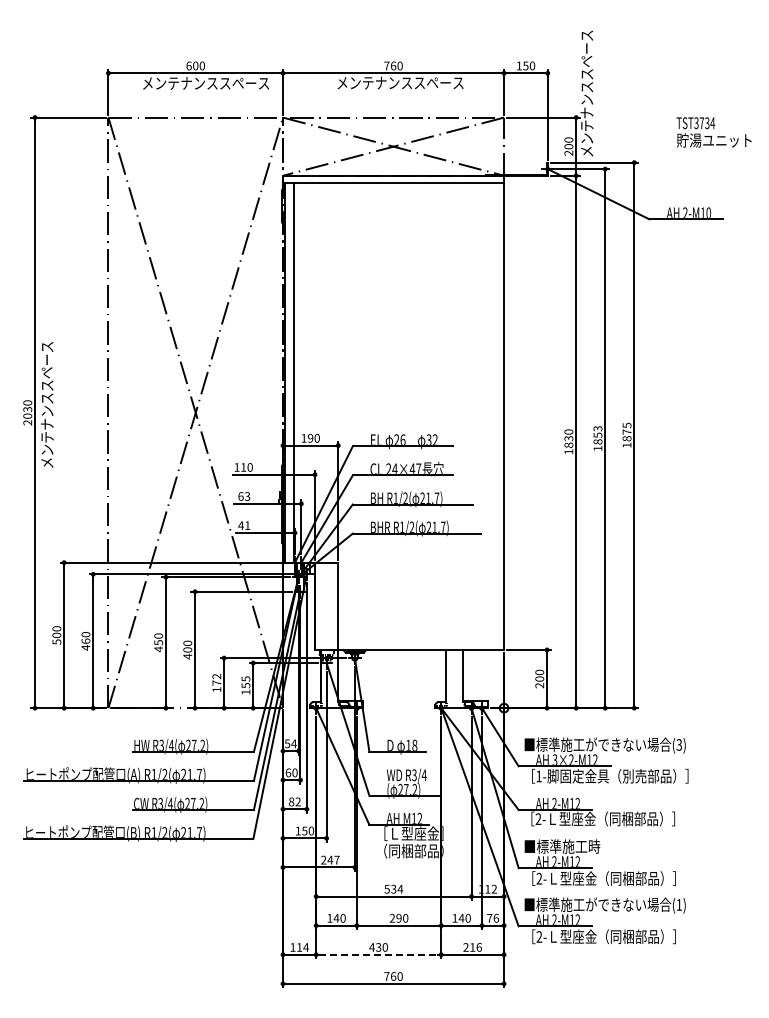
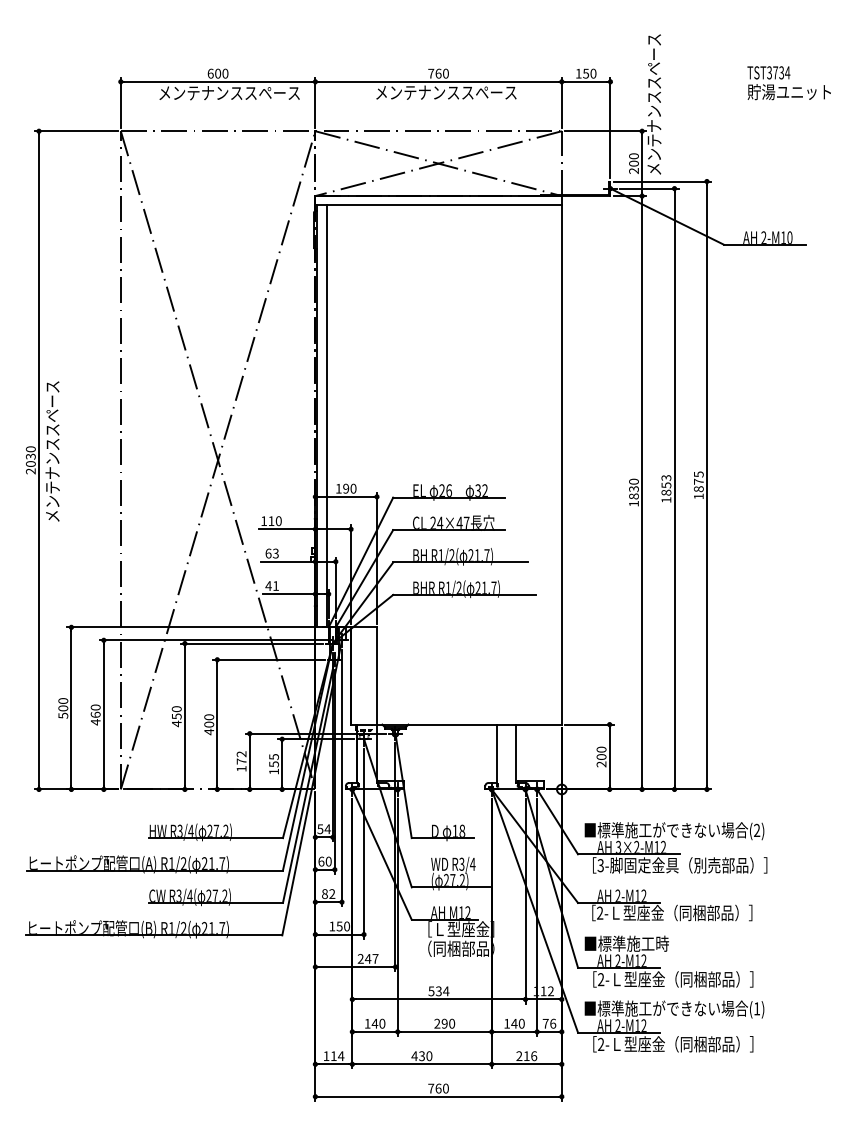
text: (713, 132) -> (788, 83), moved
text: (679, 744) -> (757, 829), (3) -> (2)
text: (538, 776) -> (600, 865), 1- -> 3-
line: (378, 954) -> (421, 1064), dashed -> solid

